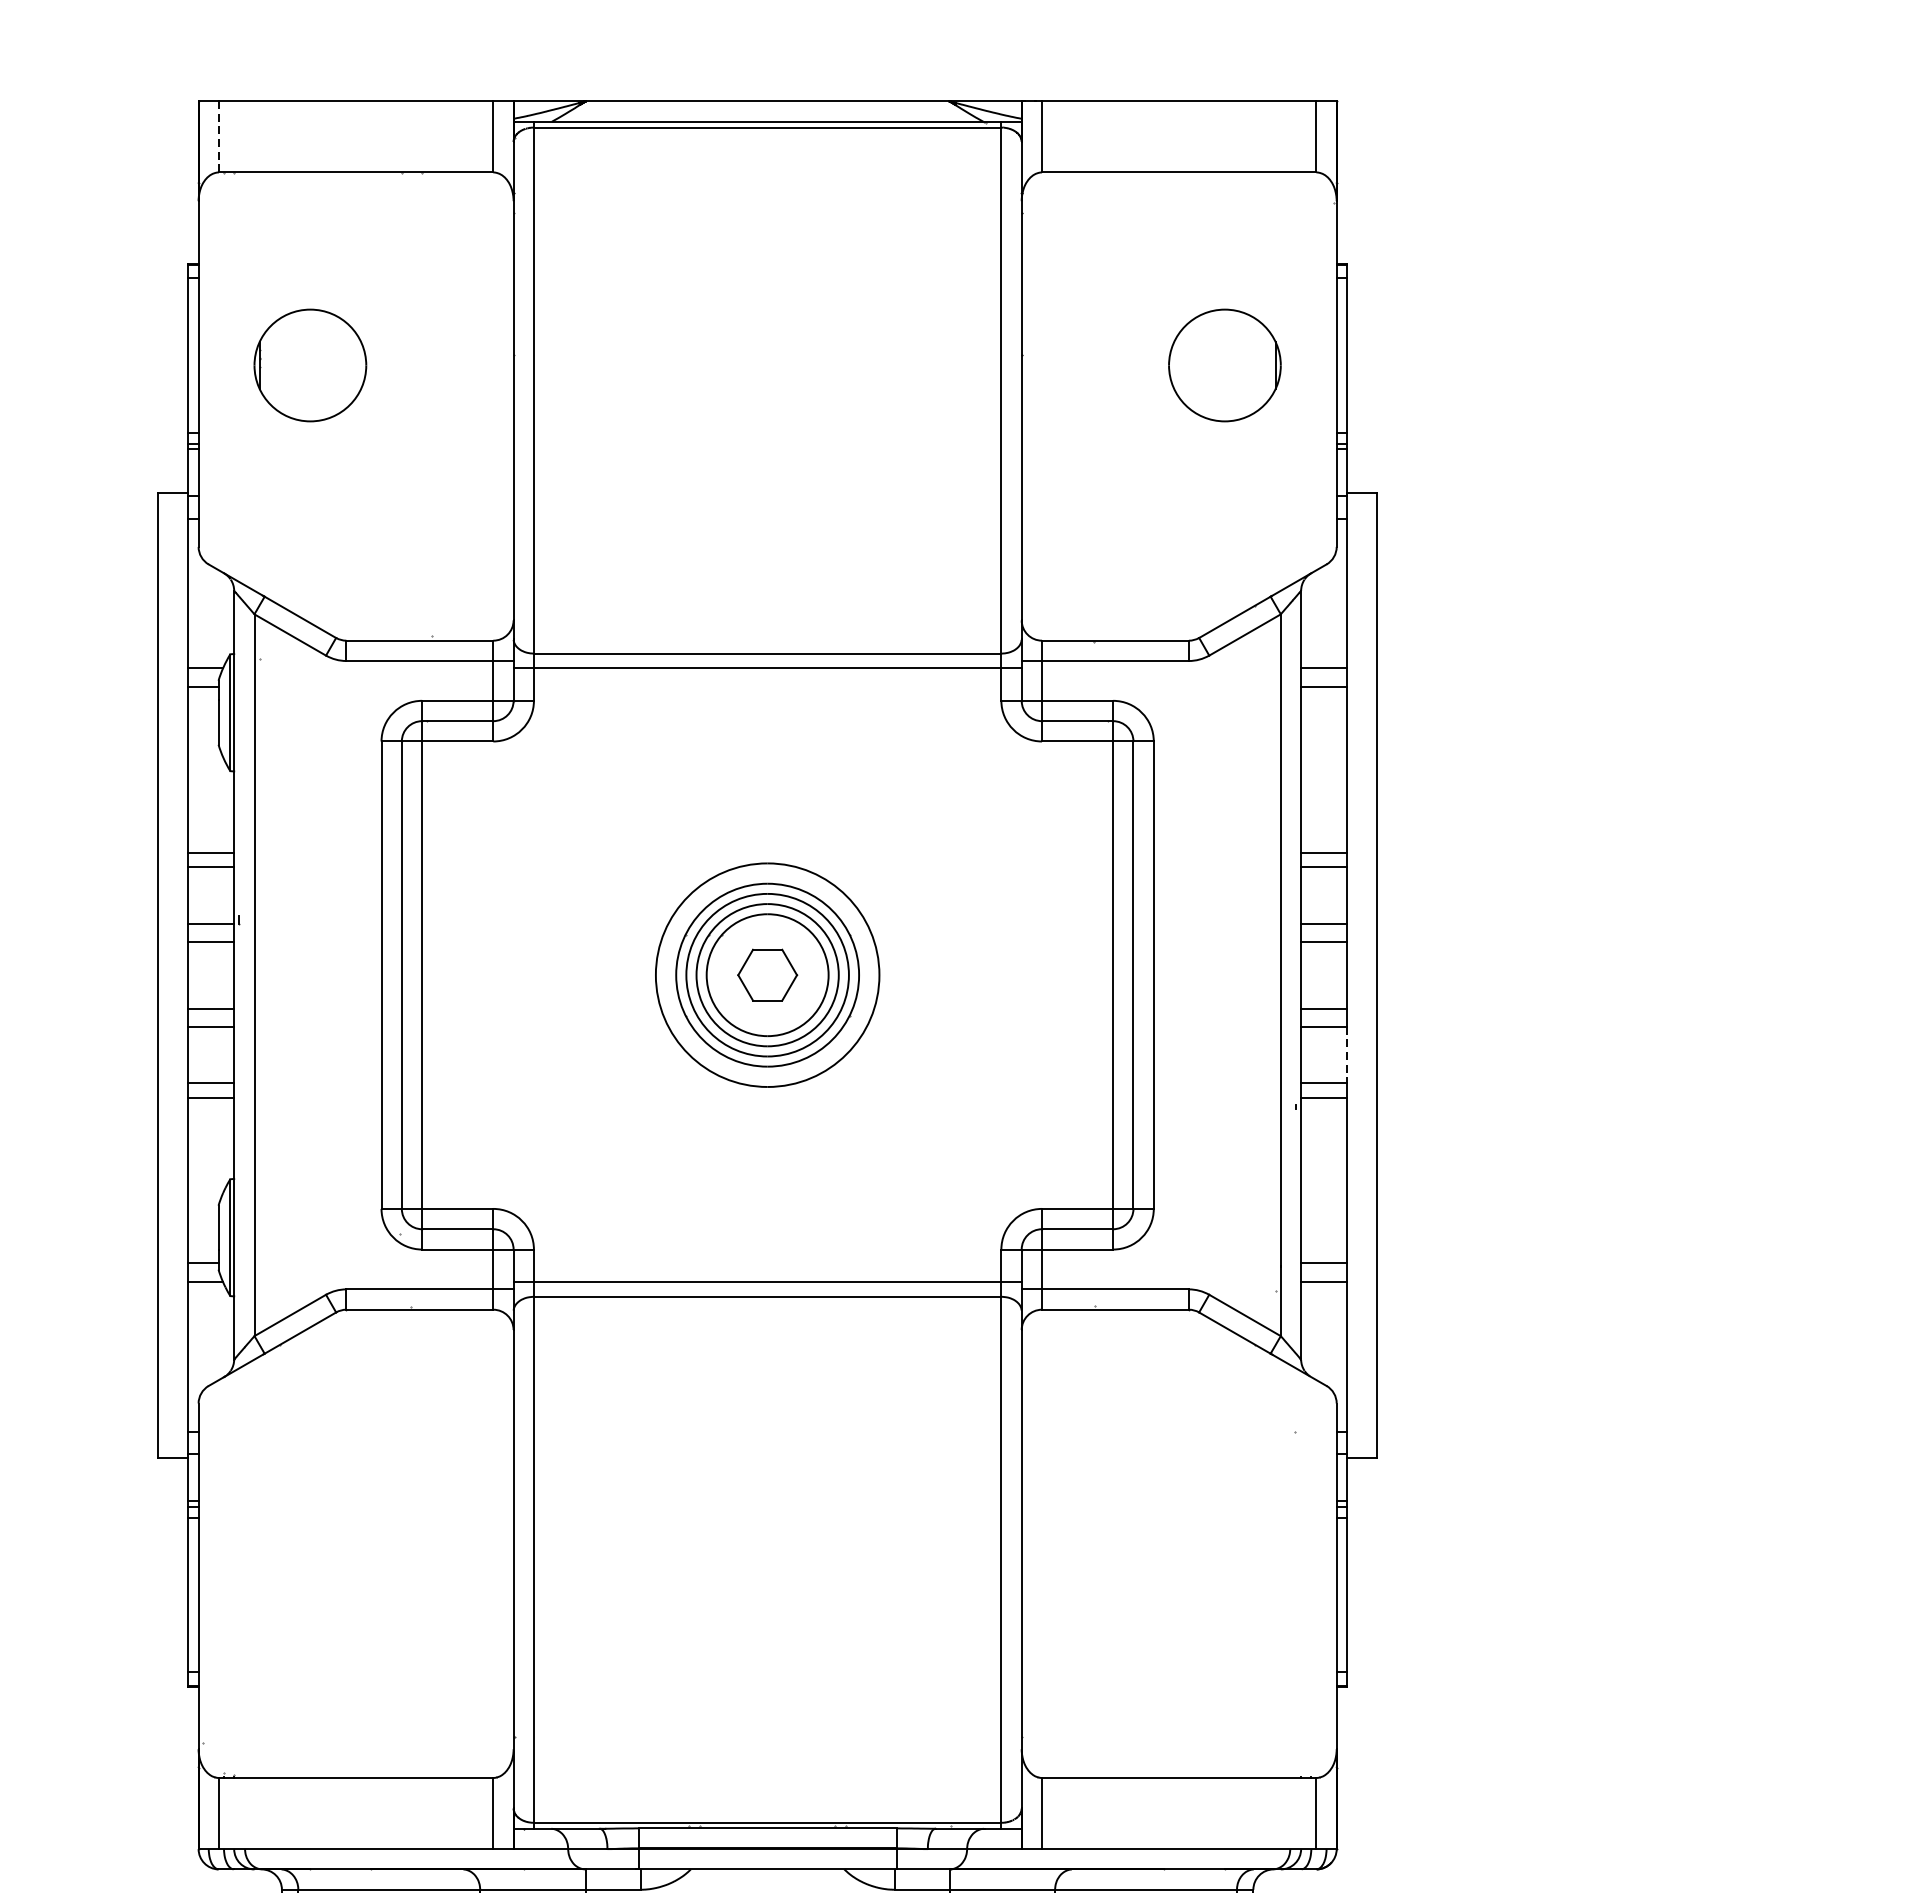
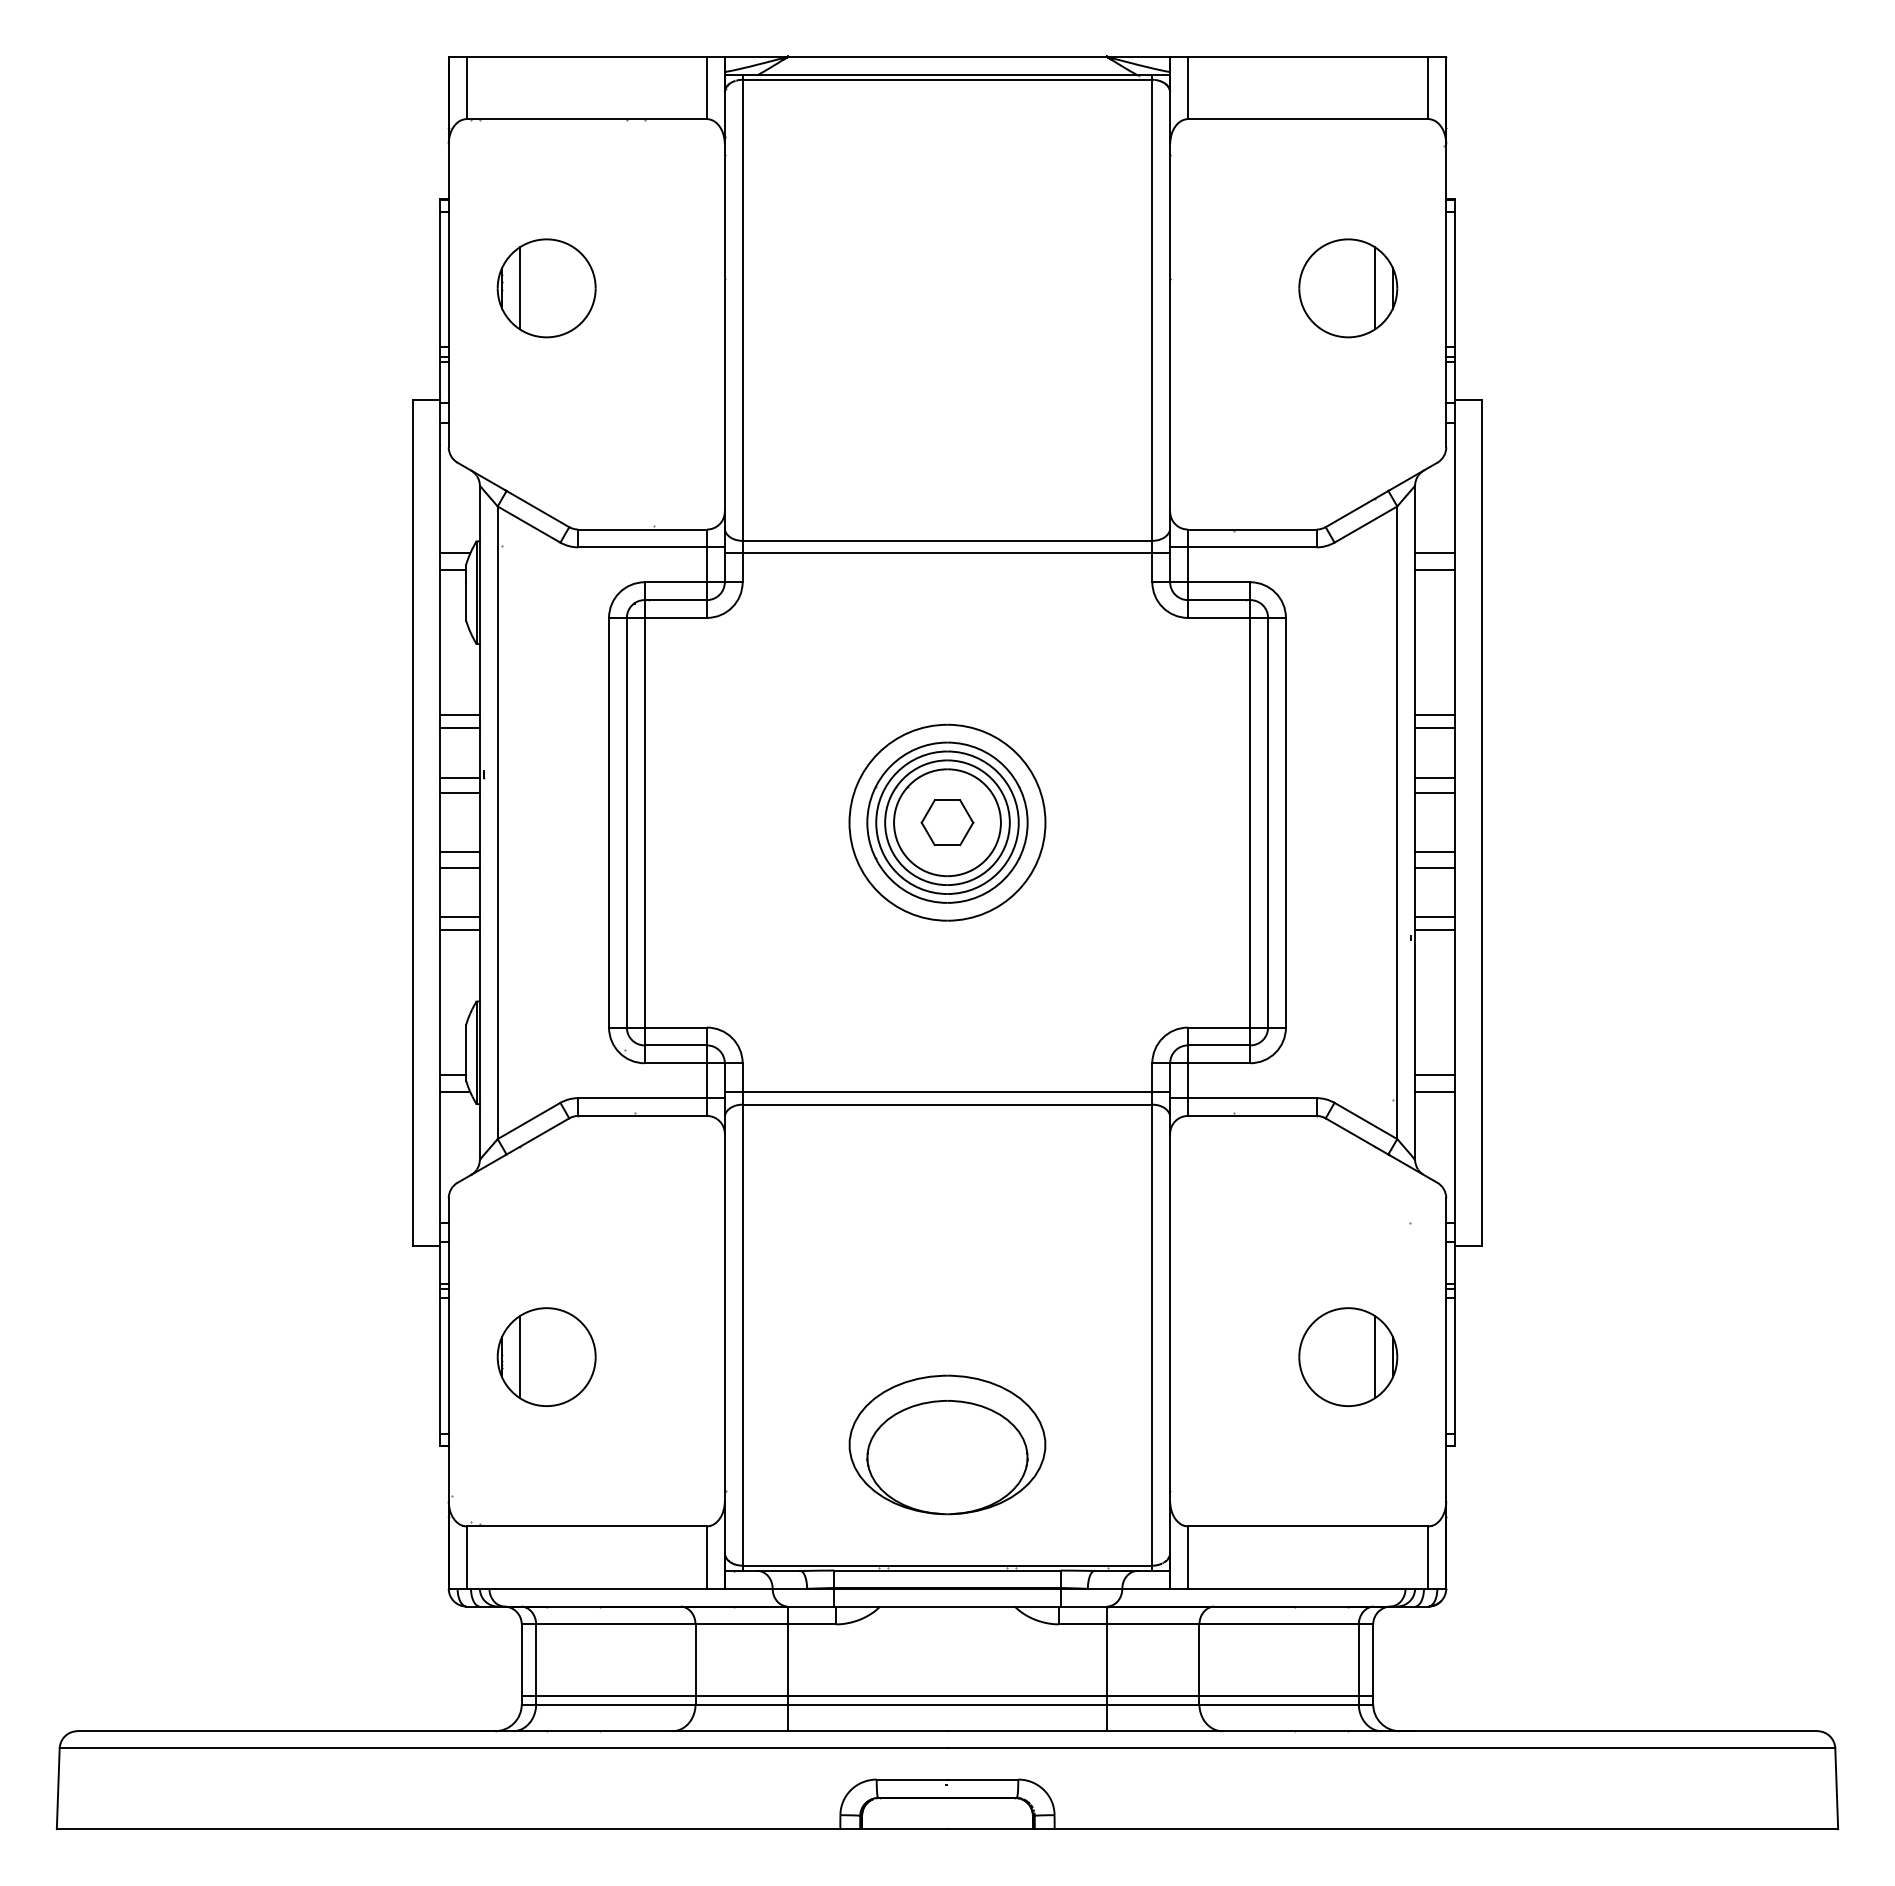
line: (218, 137) -> (466, 88), dashed -> solid
line: (279, 365) -> (519, 288), added
line: (1255, 365) -> (1375, 288), added
line: (1347, 1054) -> (1455, 892), dashed -> solid
part: (310, 1584) -> (546, 1356), added
part: (1225, 1584) -> (1348, 1356), added
part: (767, 1684) -> (947, 1444), added

